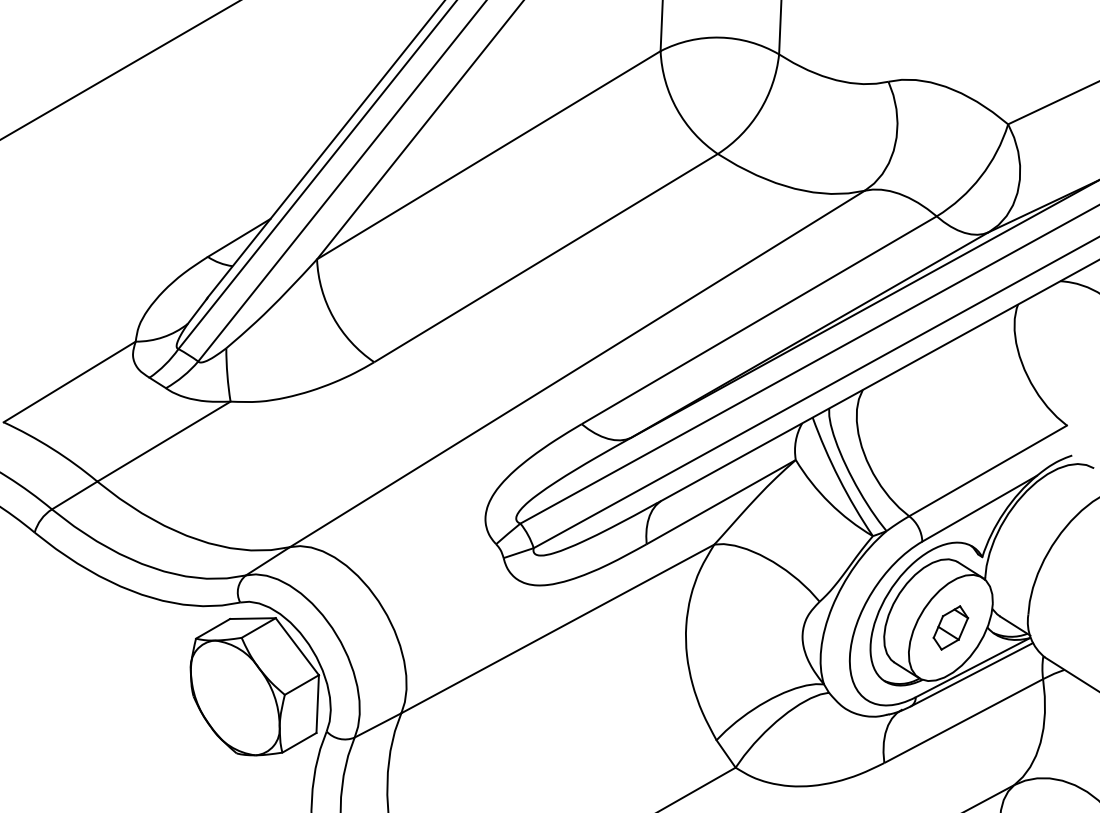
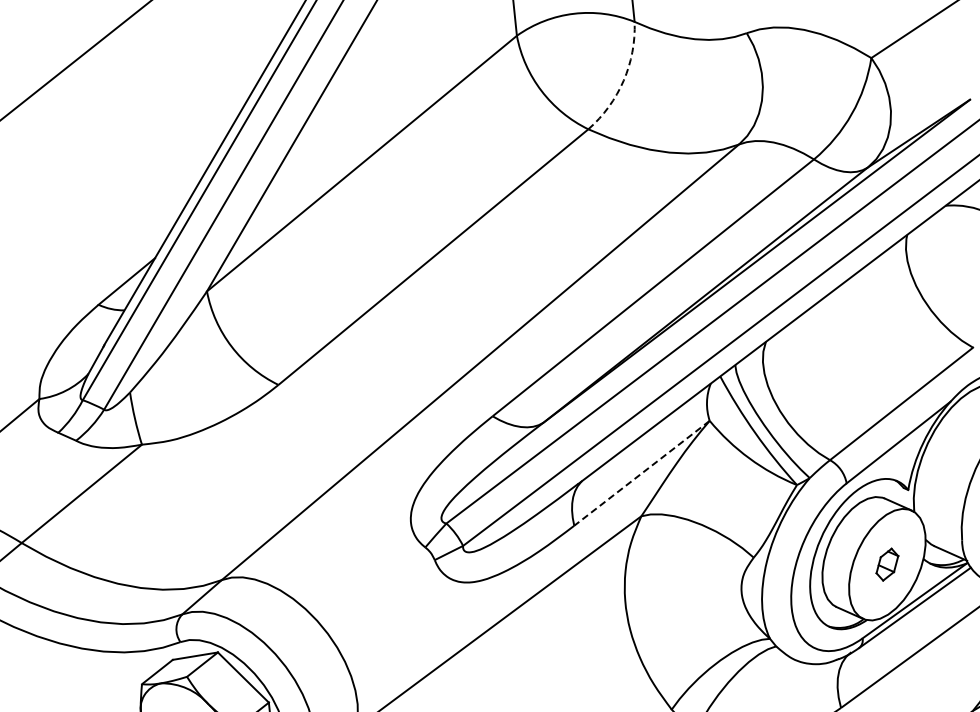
arc: (759, 111) -> (623, 81), solid -> dashed
line: (720, 502) -> (641, 473), solid -> dashed
part: (950, 627) -> (886, 564), size x0.7

